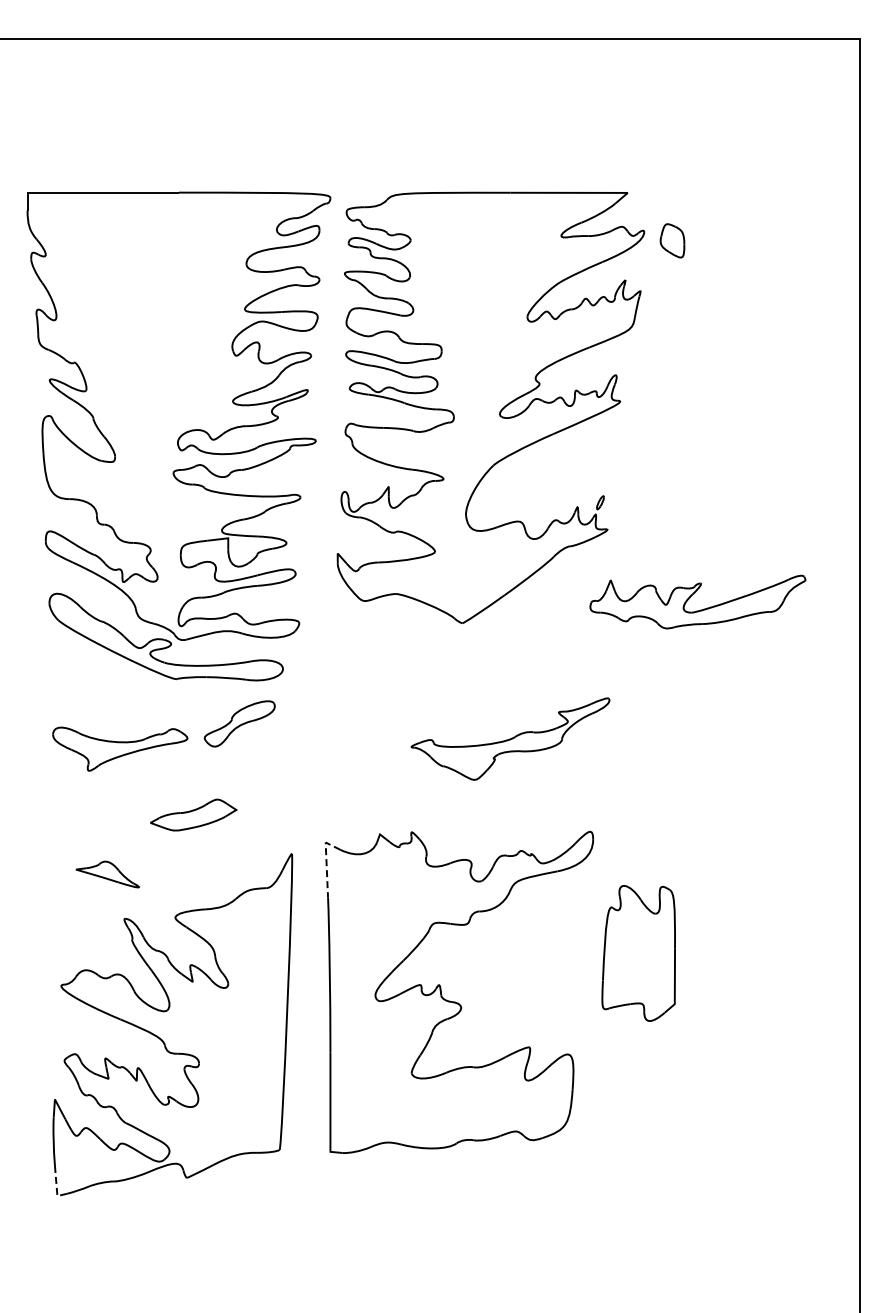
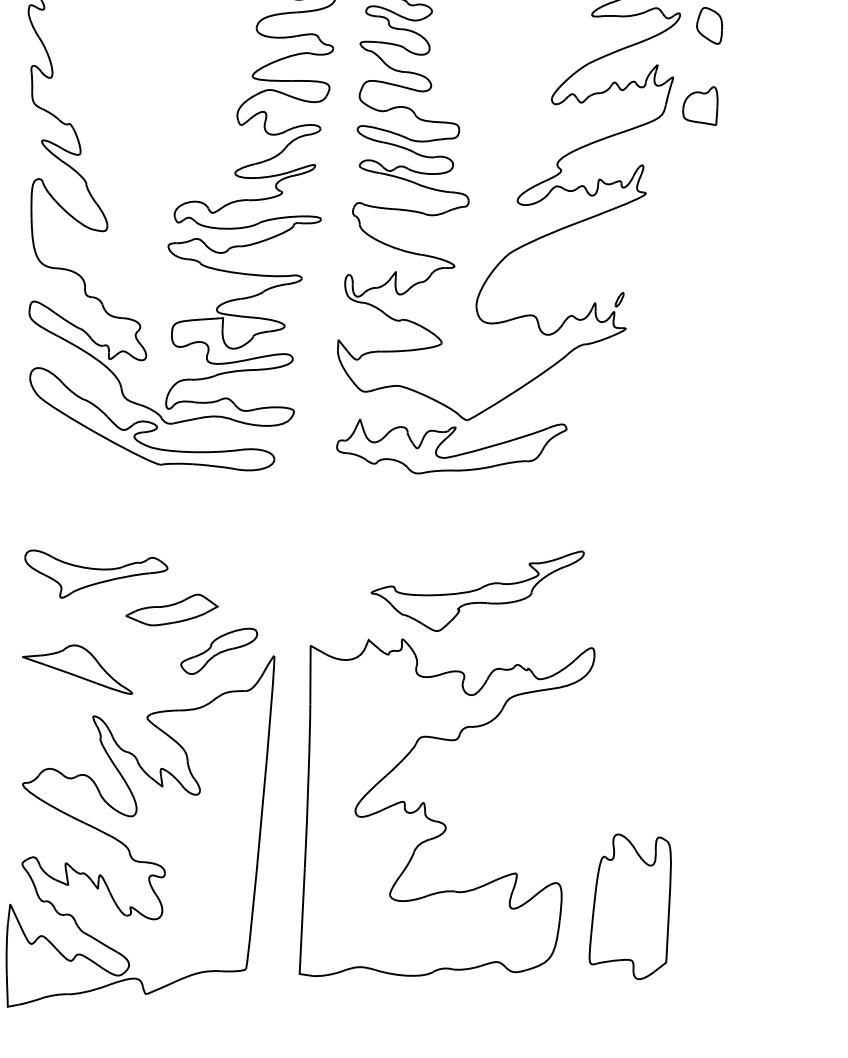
part: (667, 315) -> (700, 104), added
part: (692, 595) -> (445, 439), moved
part: (239, 723) -> (218, 650), moved
part: (510, 738) -> (476, 589), moved
part: (120, 748) -> (95, 575), moved
line: (326, 861) -> (310, 665), dashed -> solid
part: (107, 874) -> (77, 668), size x1.67
part: (638, 953) -> (630, 906), moved
line: (56, 1186) -> (7, 996), dashed -> solid

